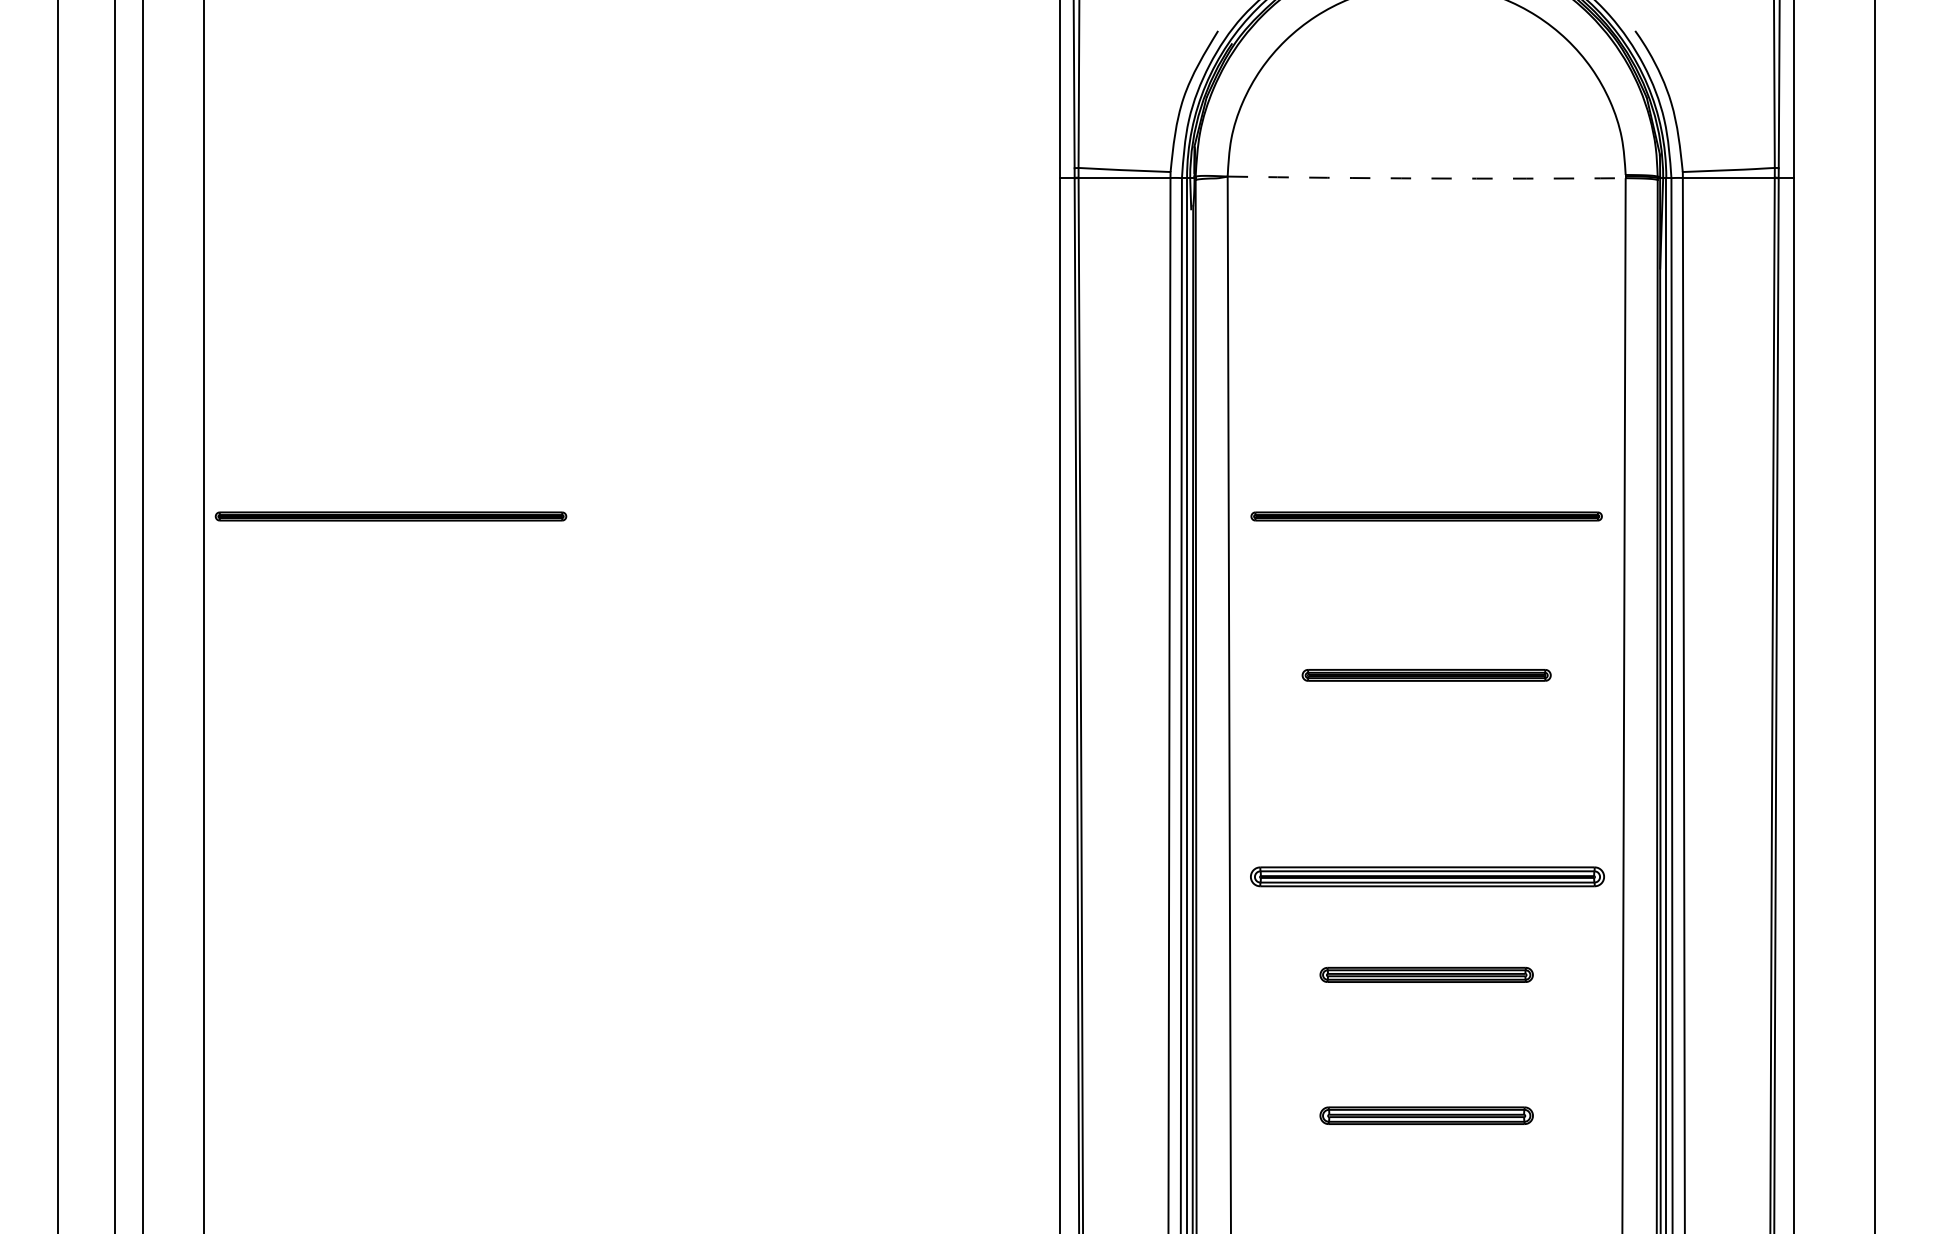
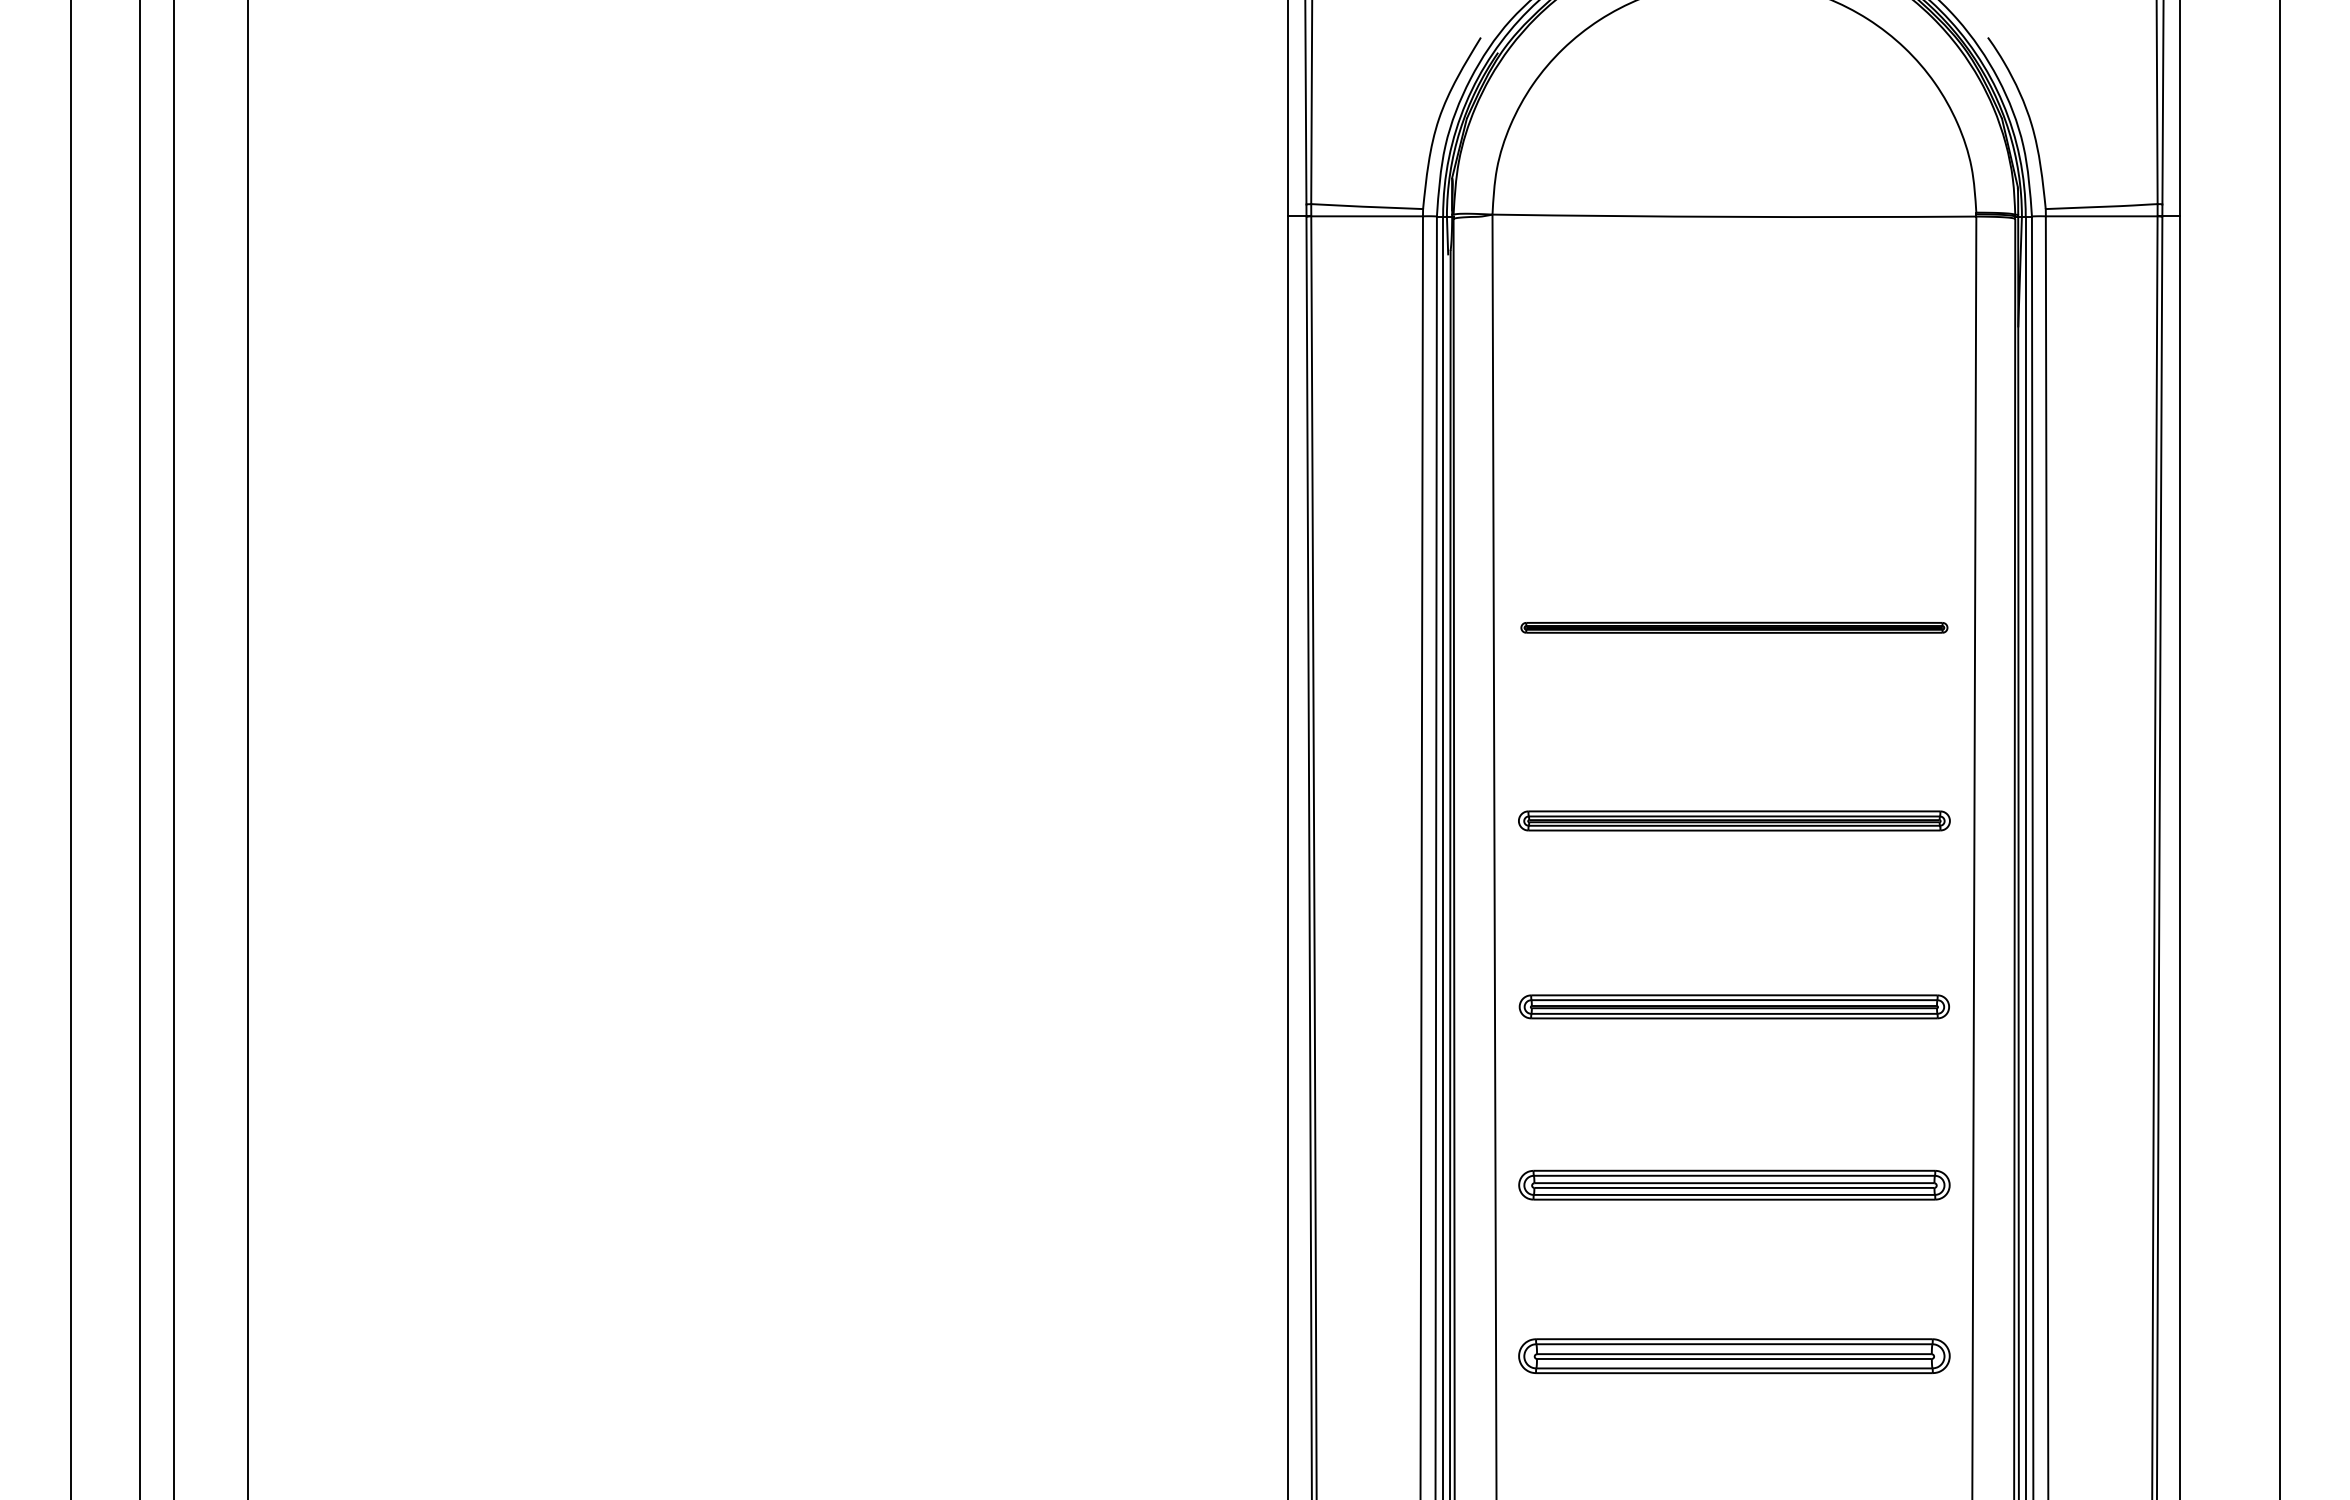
arc: (1426, 178) -> (1734, 216), dashed -> solid
part: (391, 516) -> (475, 627), removed
part: (1426, 674) -> (1734, 820), size x1.43
part: (1426, 876) -> (1733, 1006), moved
part: (1426, 974) -> (1734, 1184), size x1.67
part: (1426, 1115) -> (1734, 1356), size x1.67

